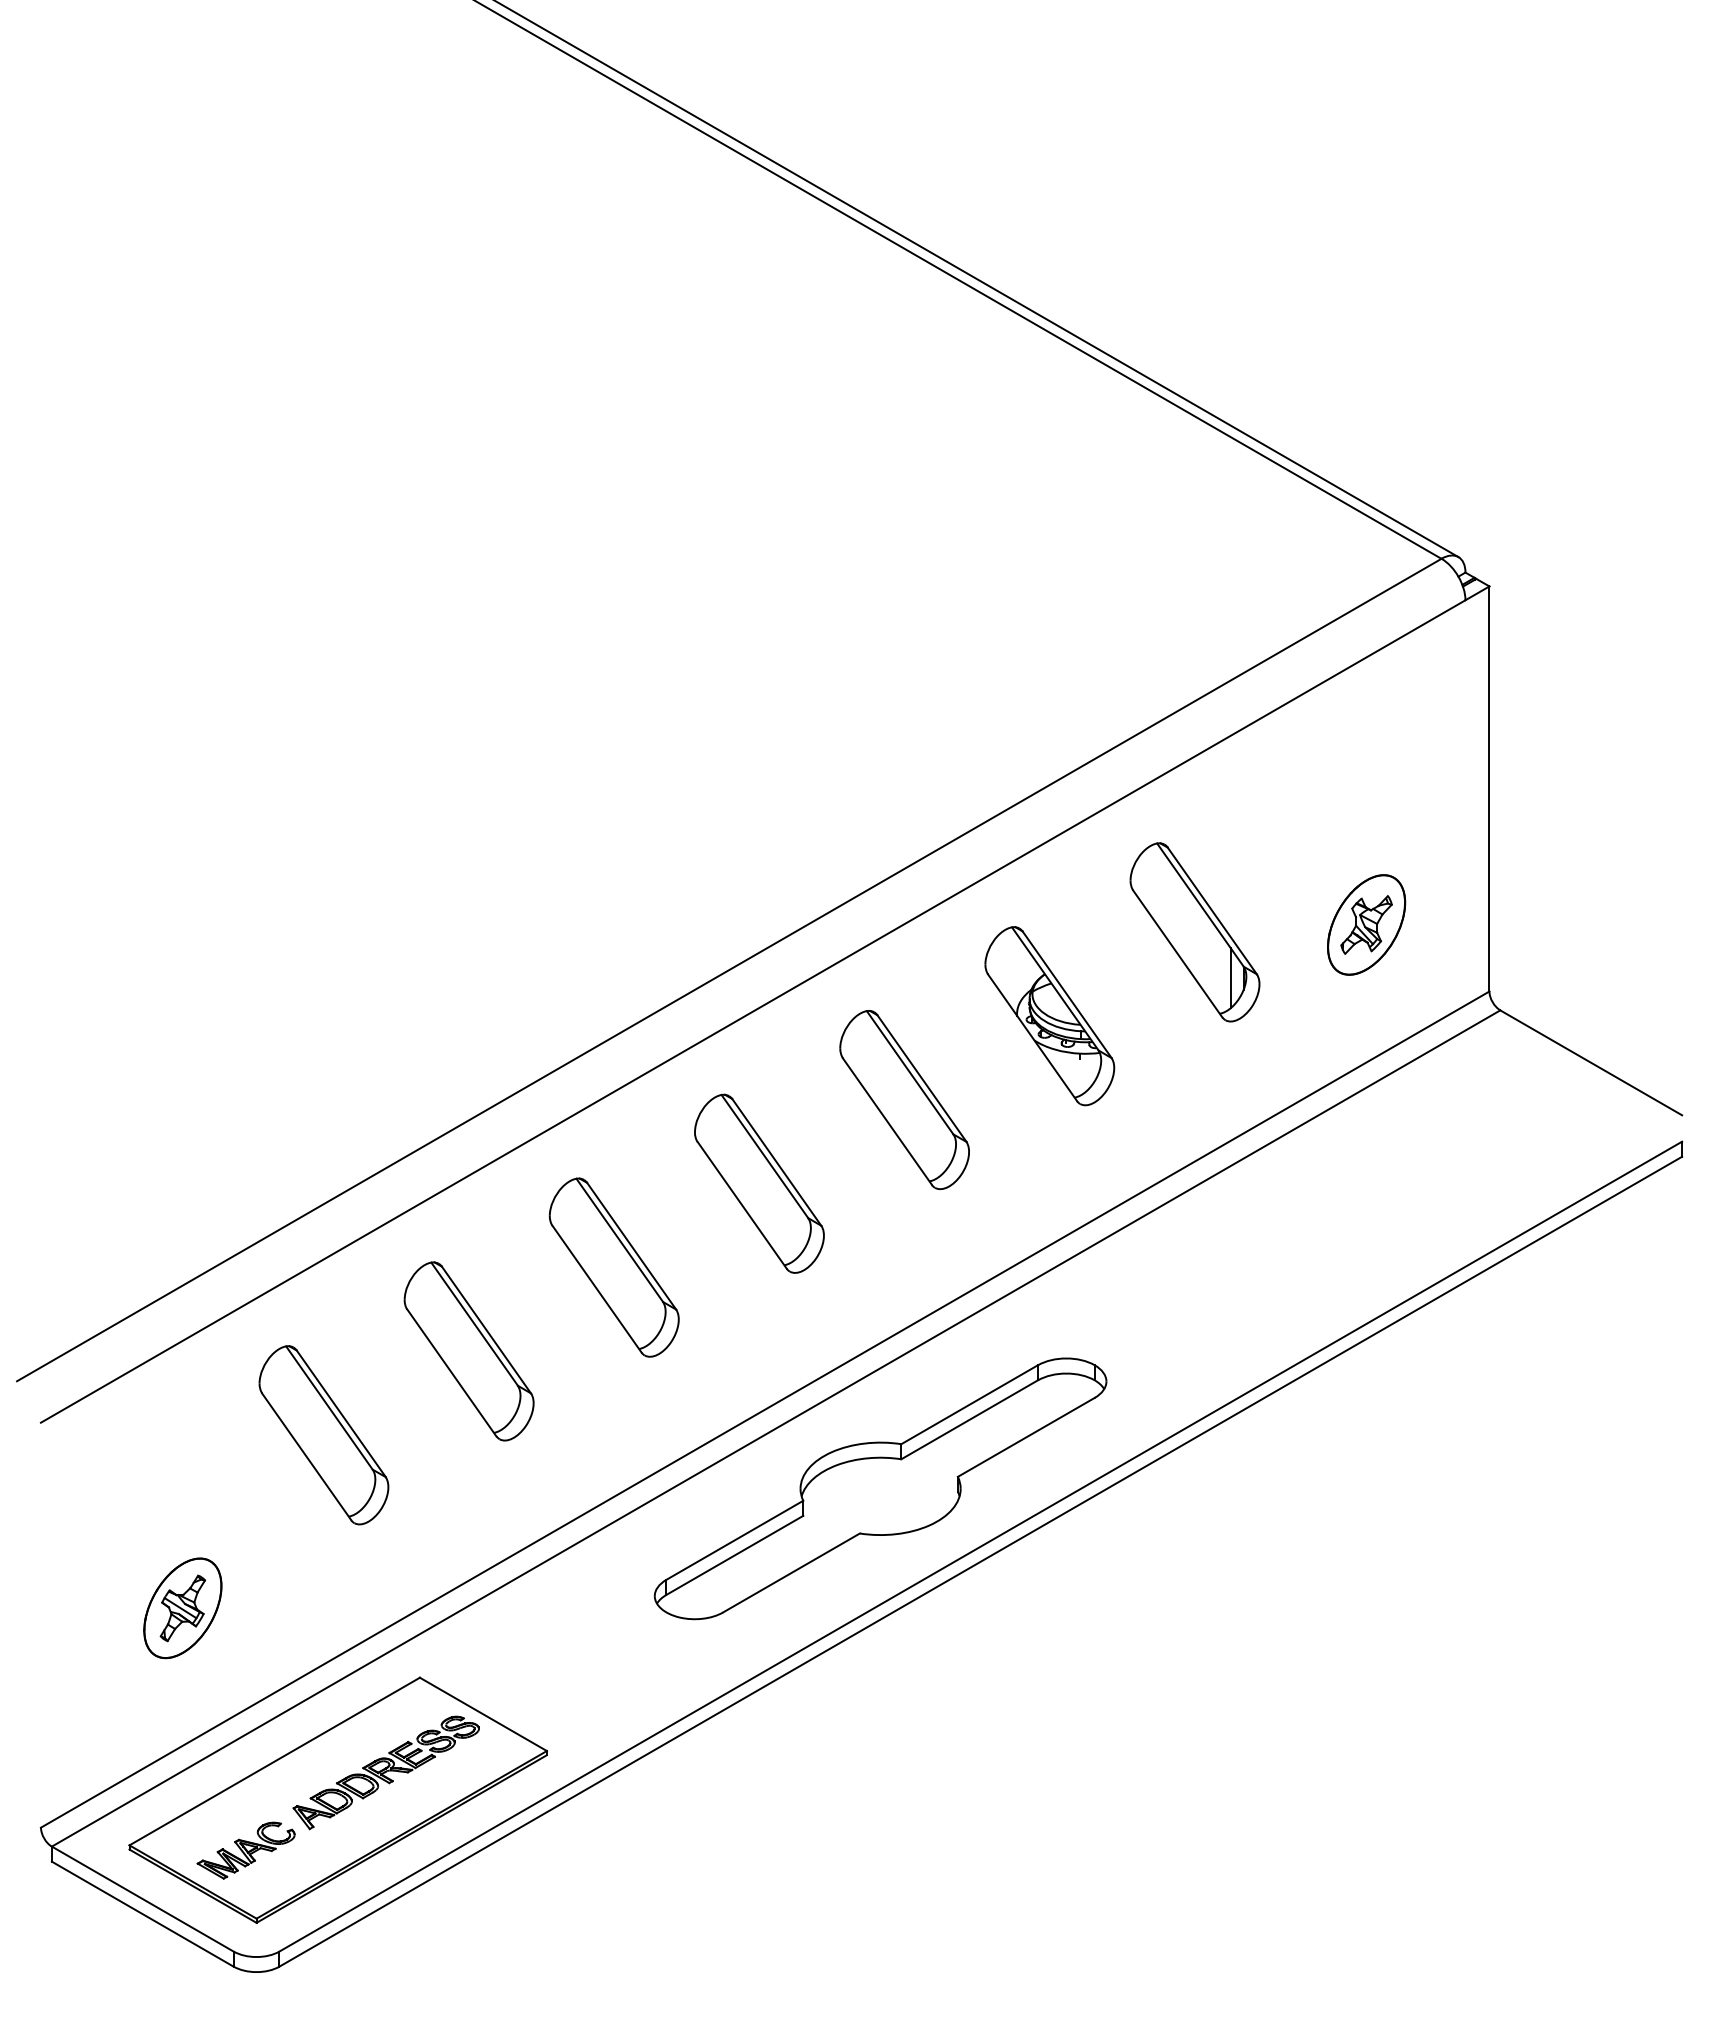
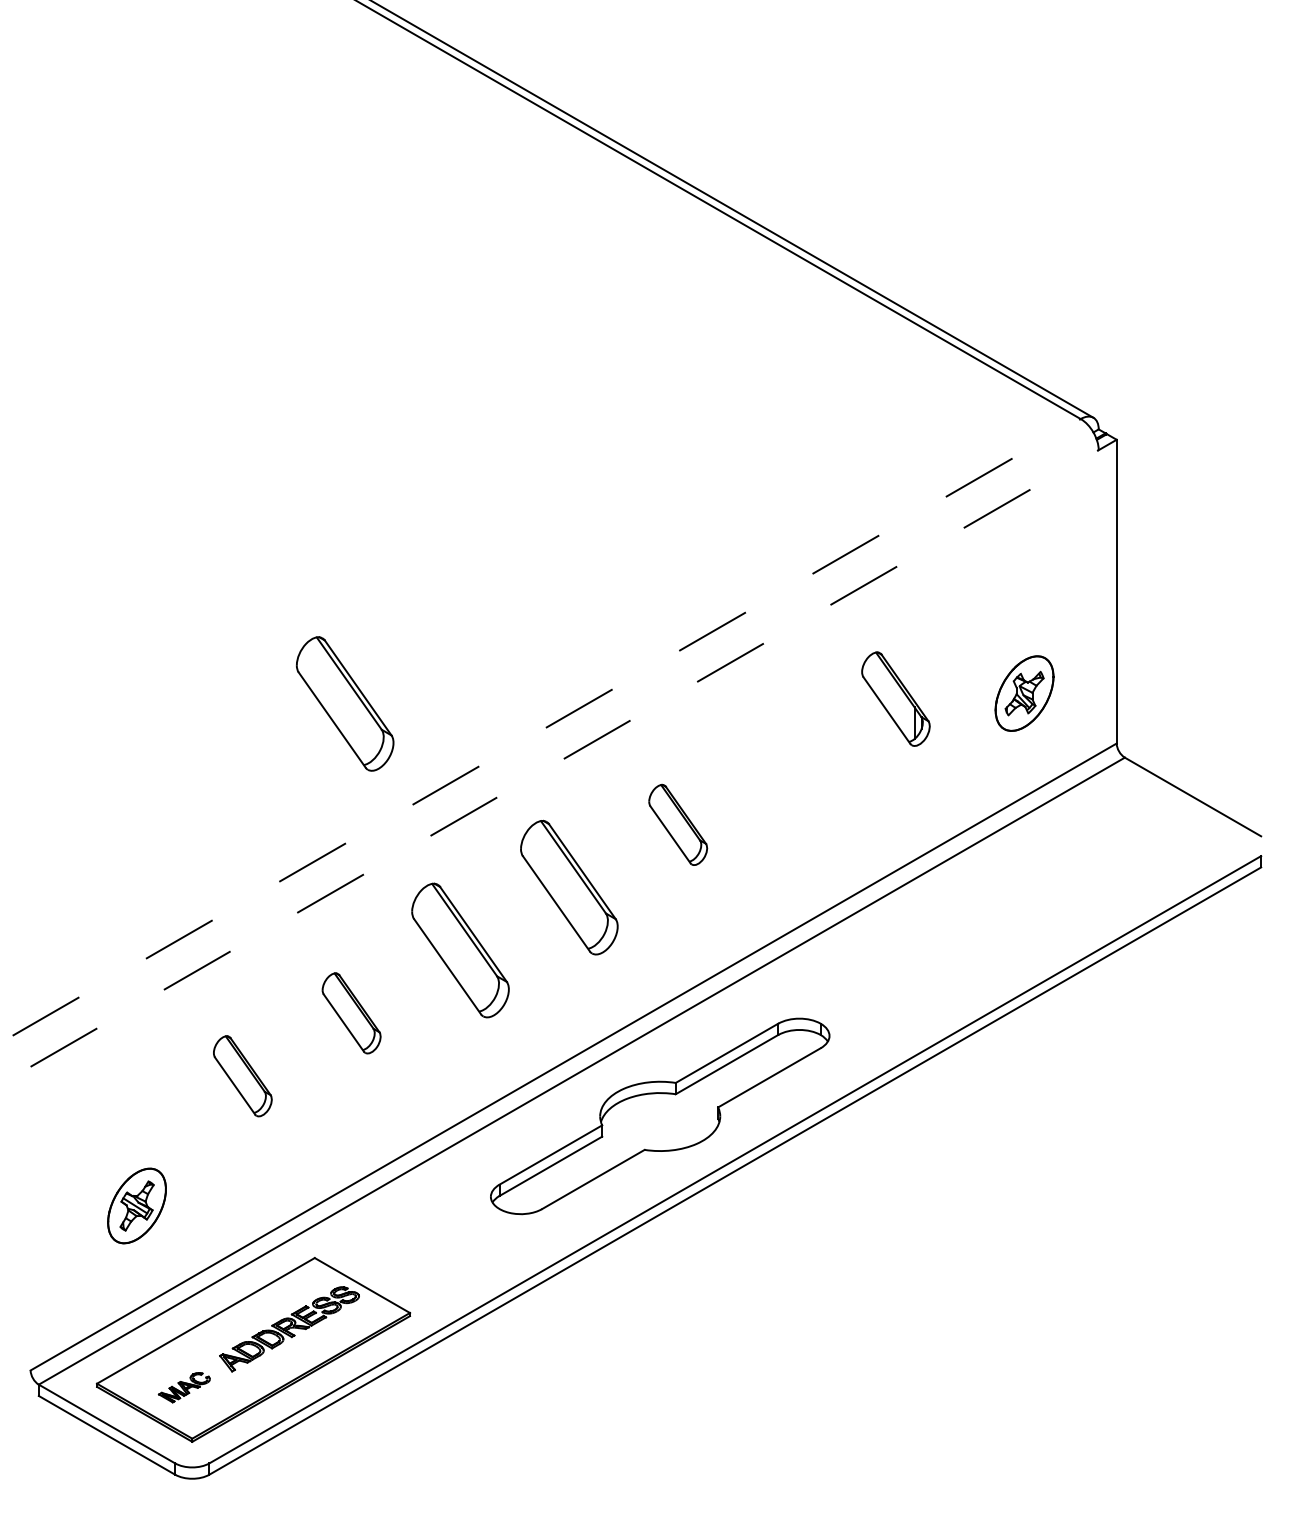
part: (1194, 932) -> (895, 699), size x0.7
part: (460, 938) -> (345, 703), added
line: (729, 969) -> (546, 727), solid -> dashed
line: (753, 1011) -> (564, 758), solid -> dashed
part: (1049, 1016) -> (786, 762), removed
part: (904, 1100) -> (678, 825), size x0.6
part: (468, 1351) -> (351, 1013), size x0.6
part: (323, 1435) -> (242, 1076), size x0.6
part: (245, 1850) -> (183, 1387), size x0.7

